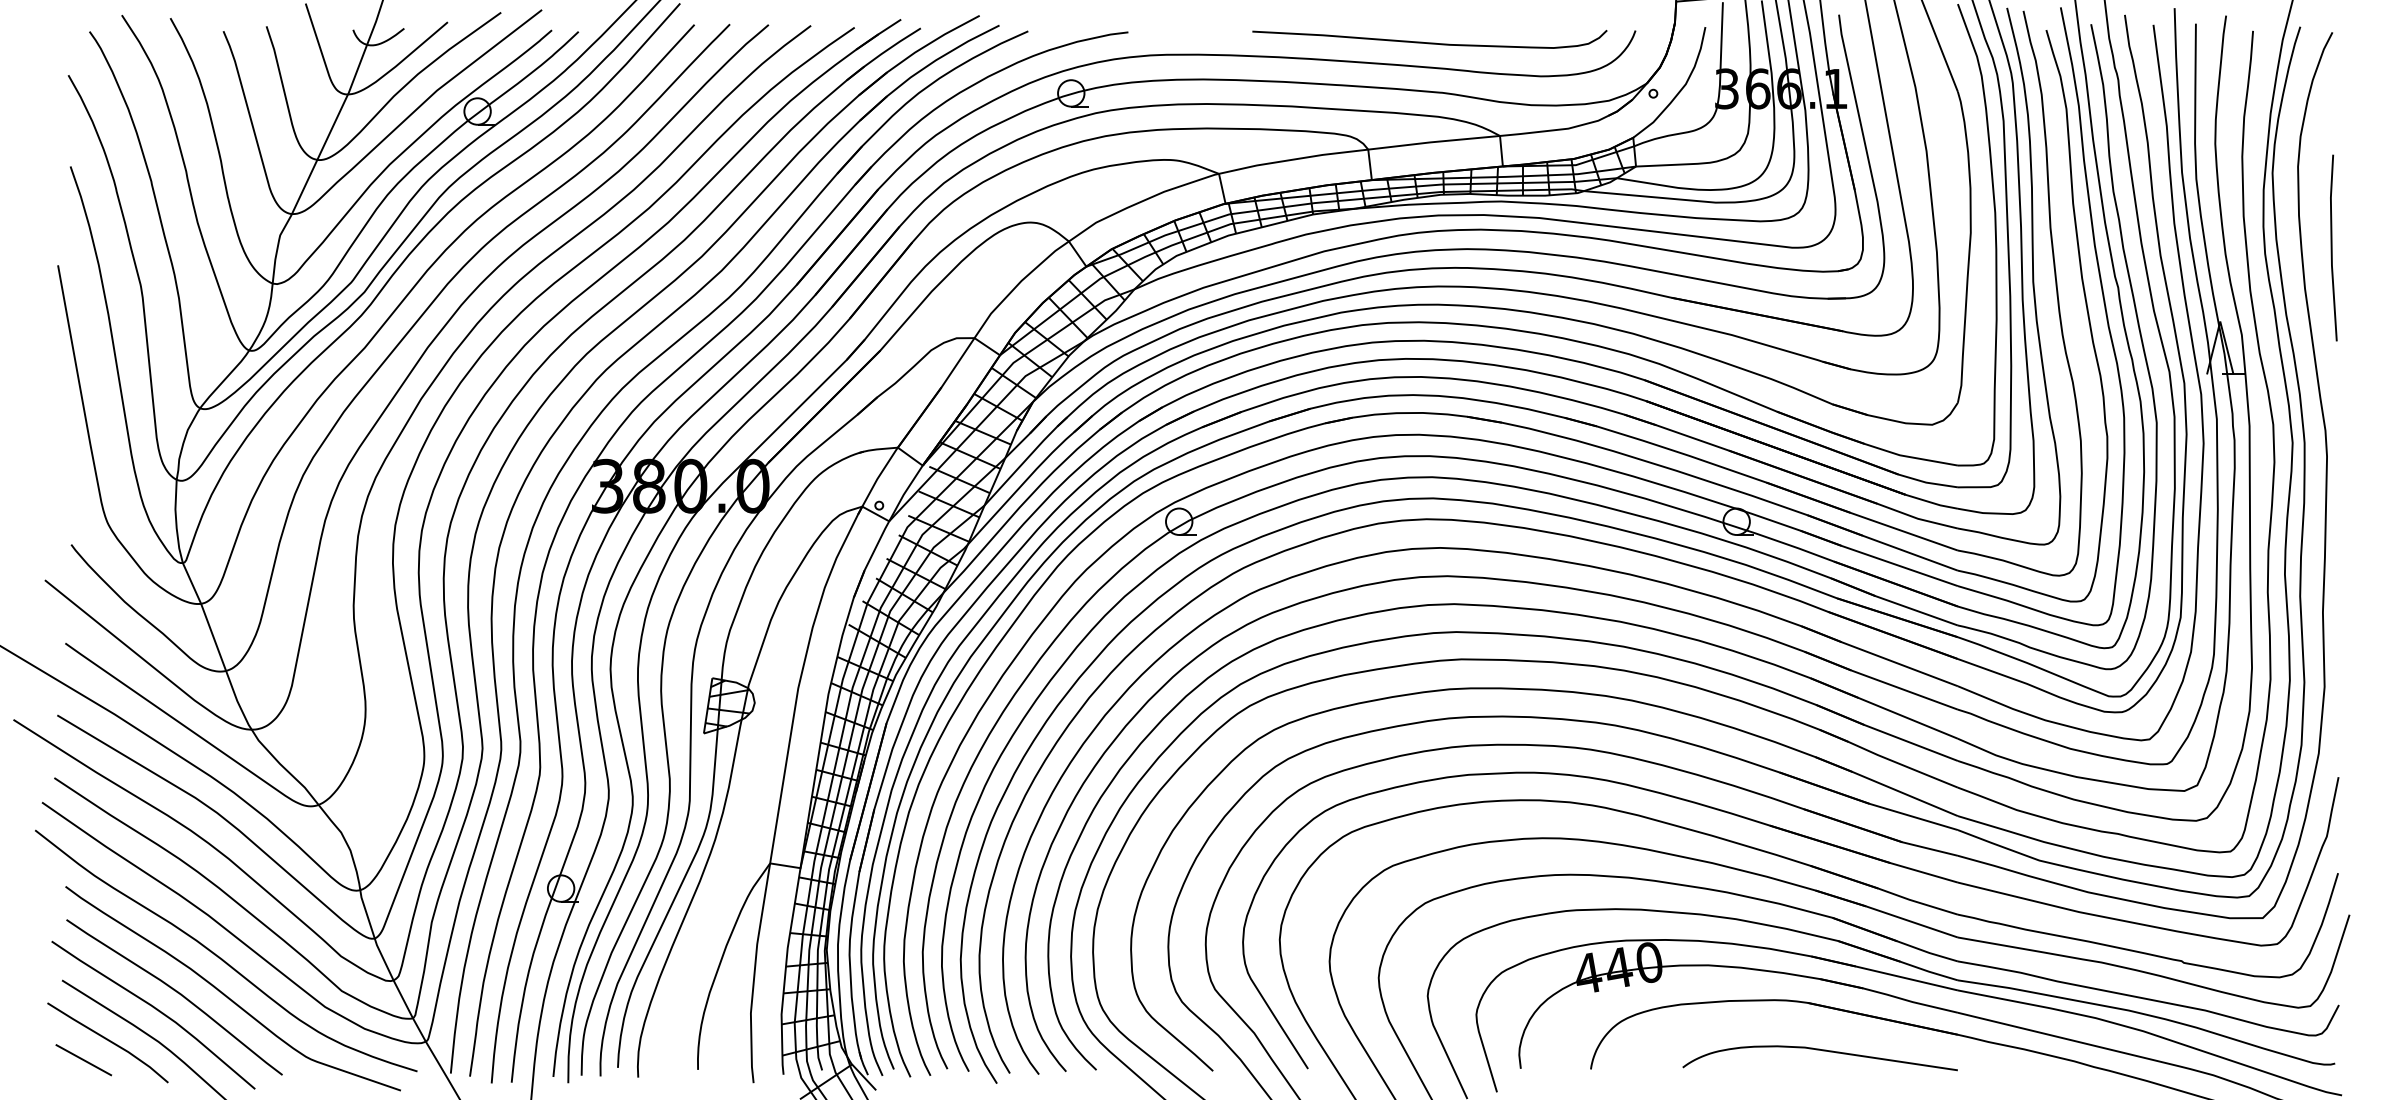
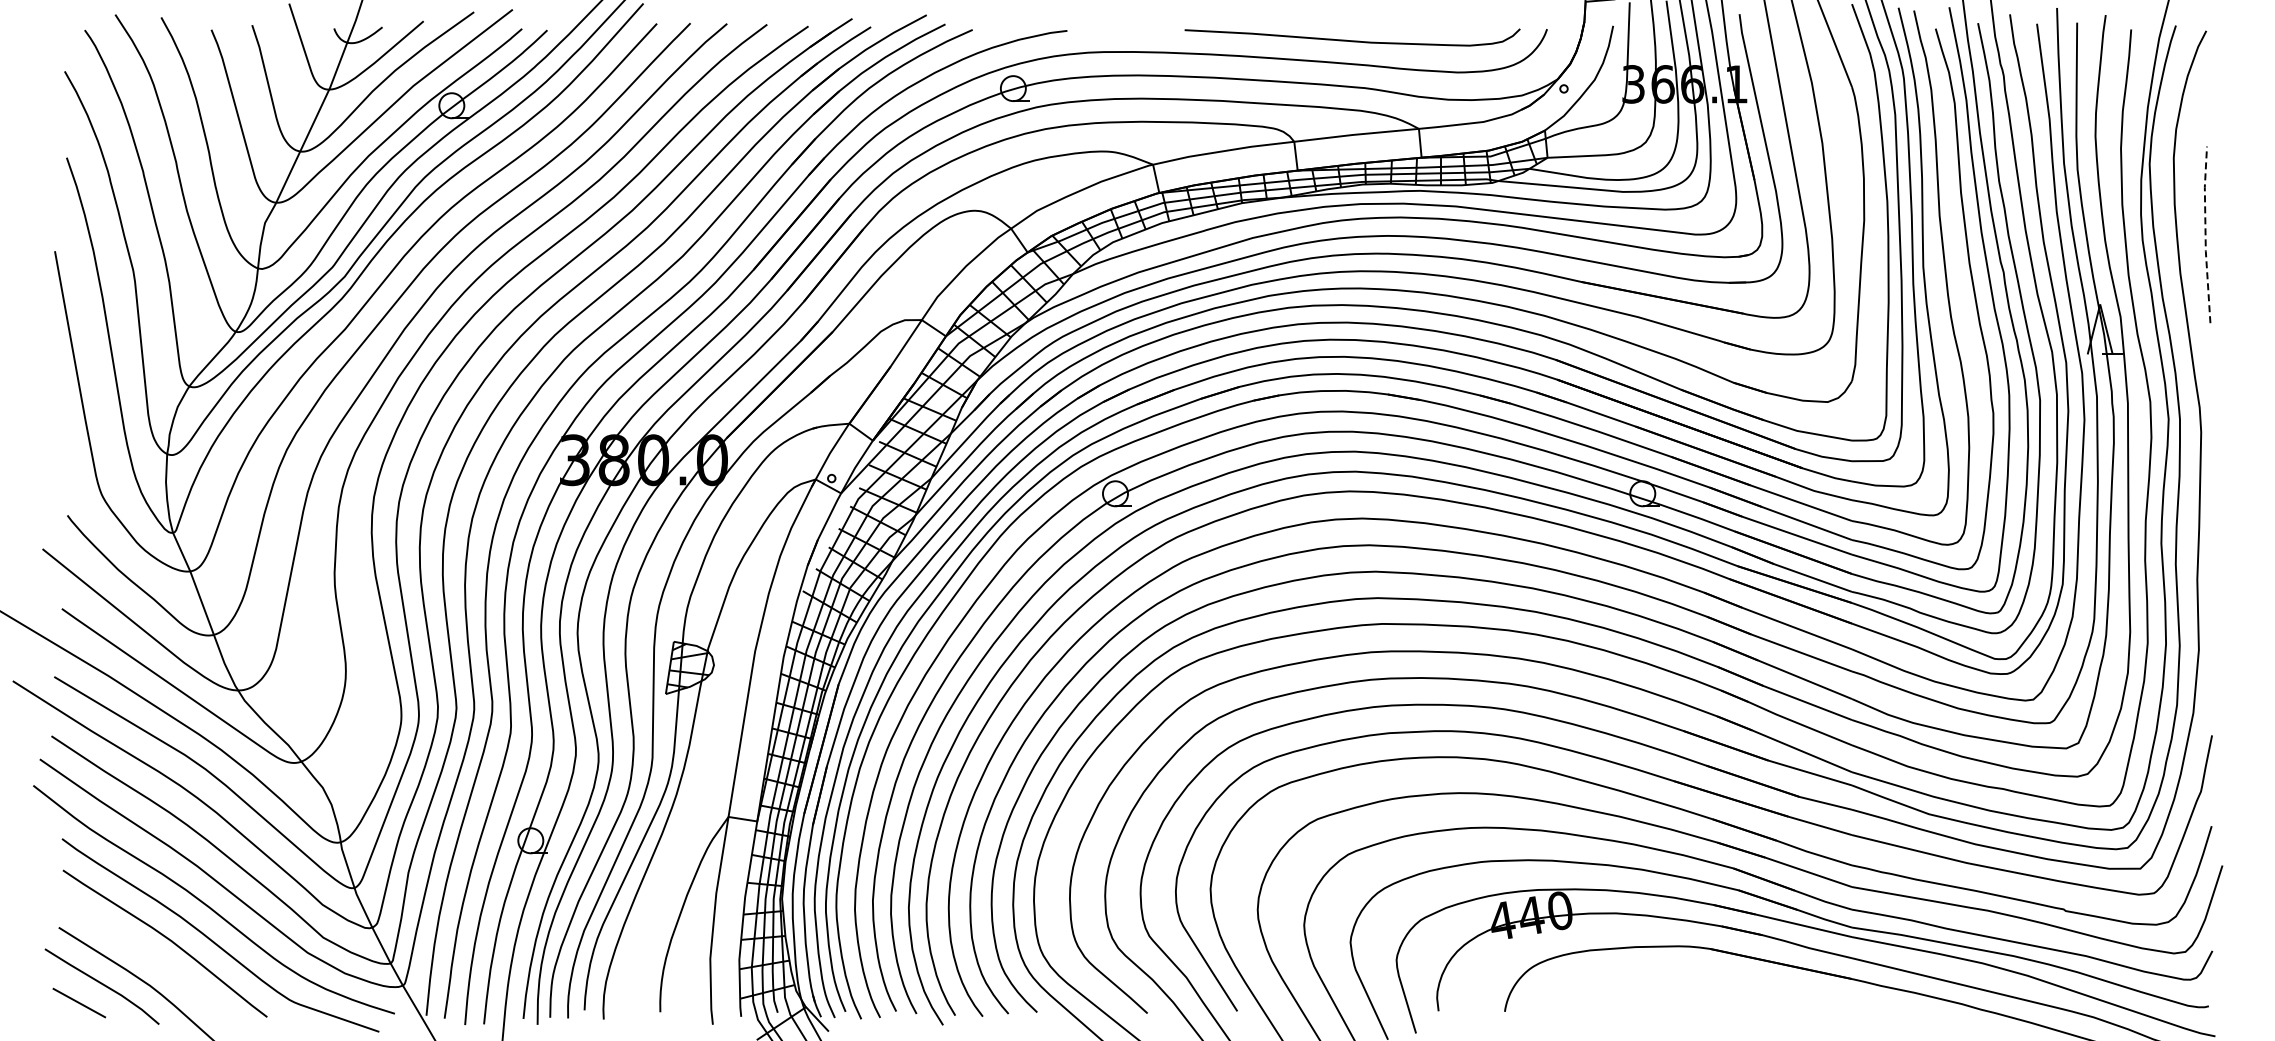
line: (2331, 248) -> (2205, 235), solid -> dashed
curve: (156, 1010) -> (148, 956), removed
curve: (1819, 1051) -> (1721, 994), removed

